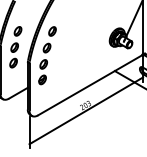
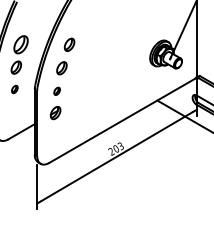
part: (17, 31) -> (20, 44), size x1.4
part: (13, 63) -> (14, 89), size x0.6
part: (43, 64) -> (56, 91), size x0.6

